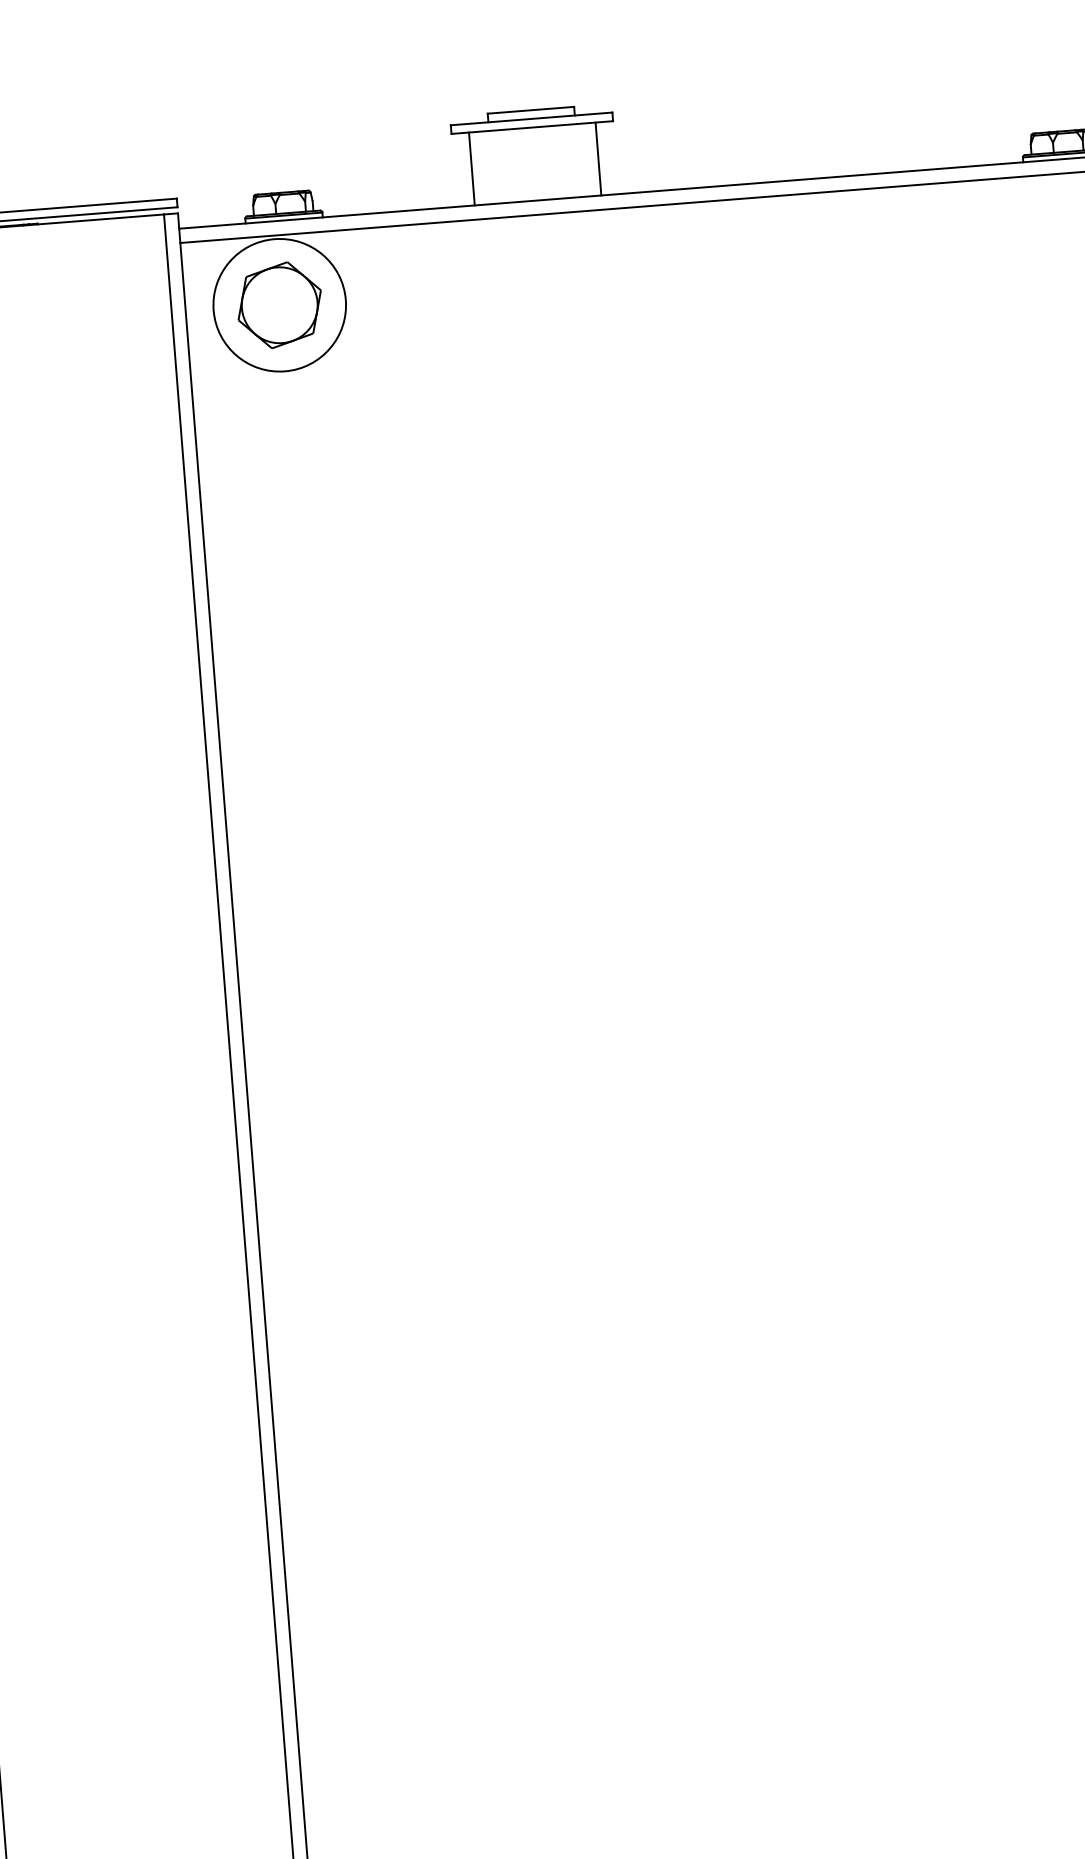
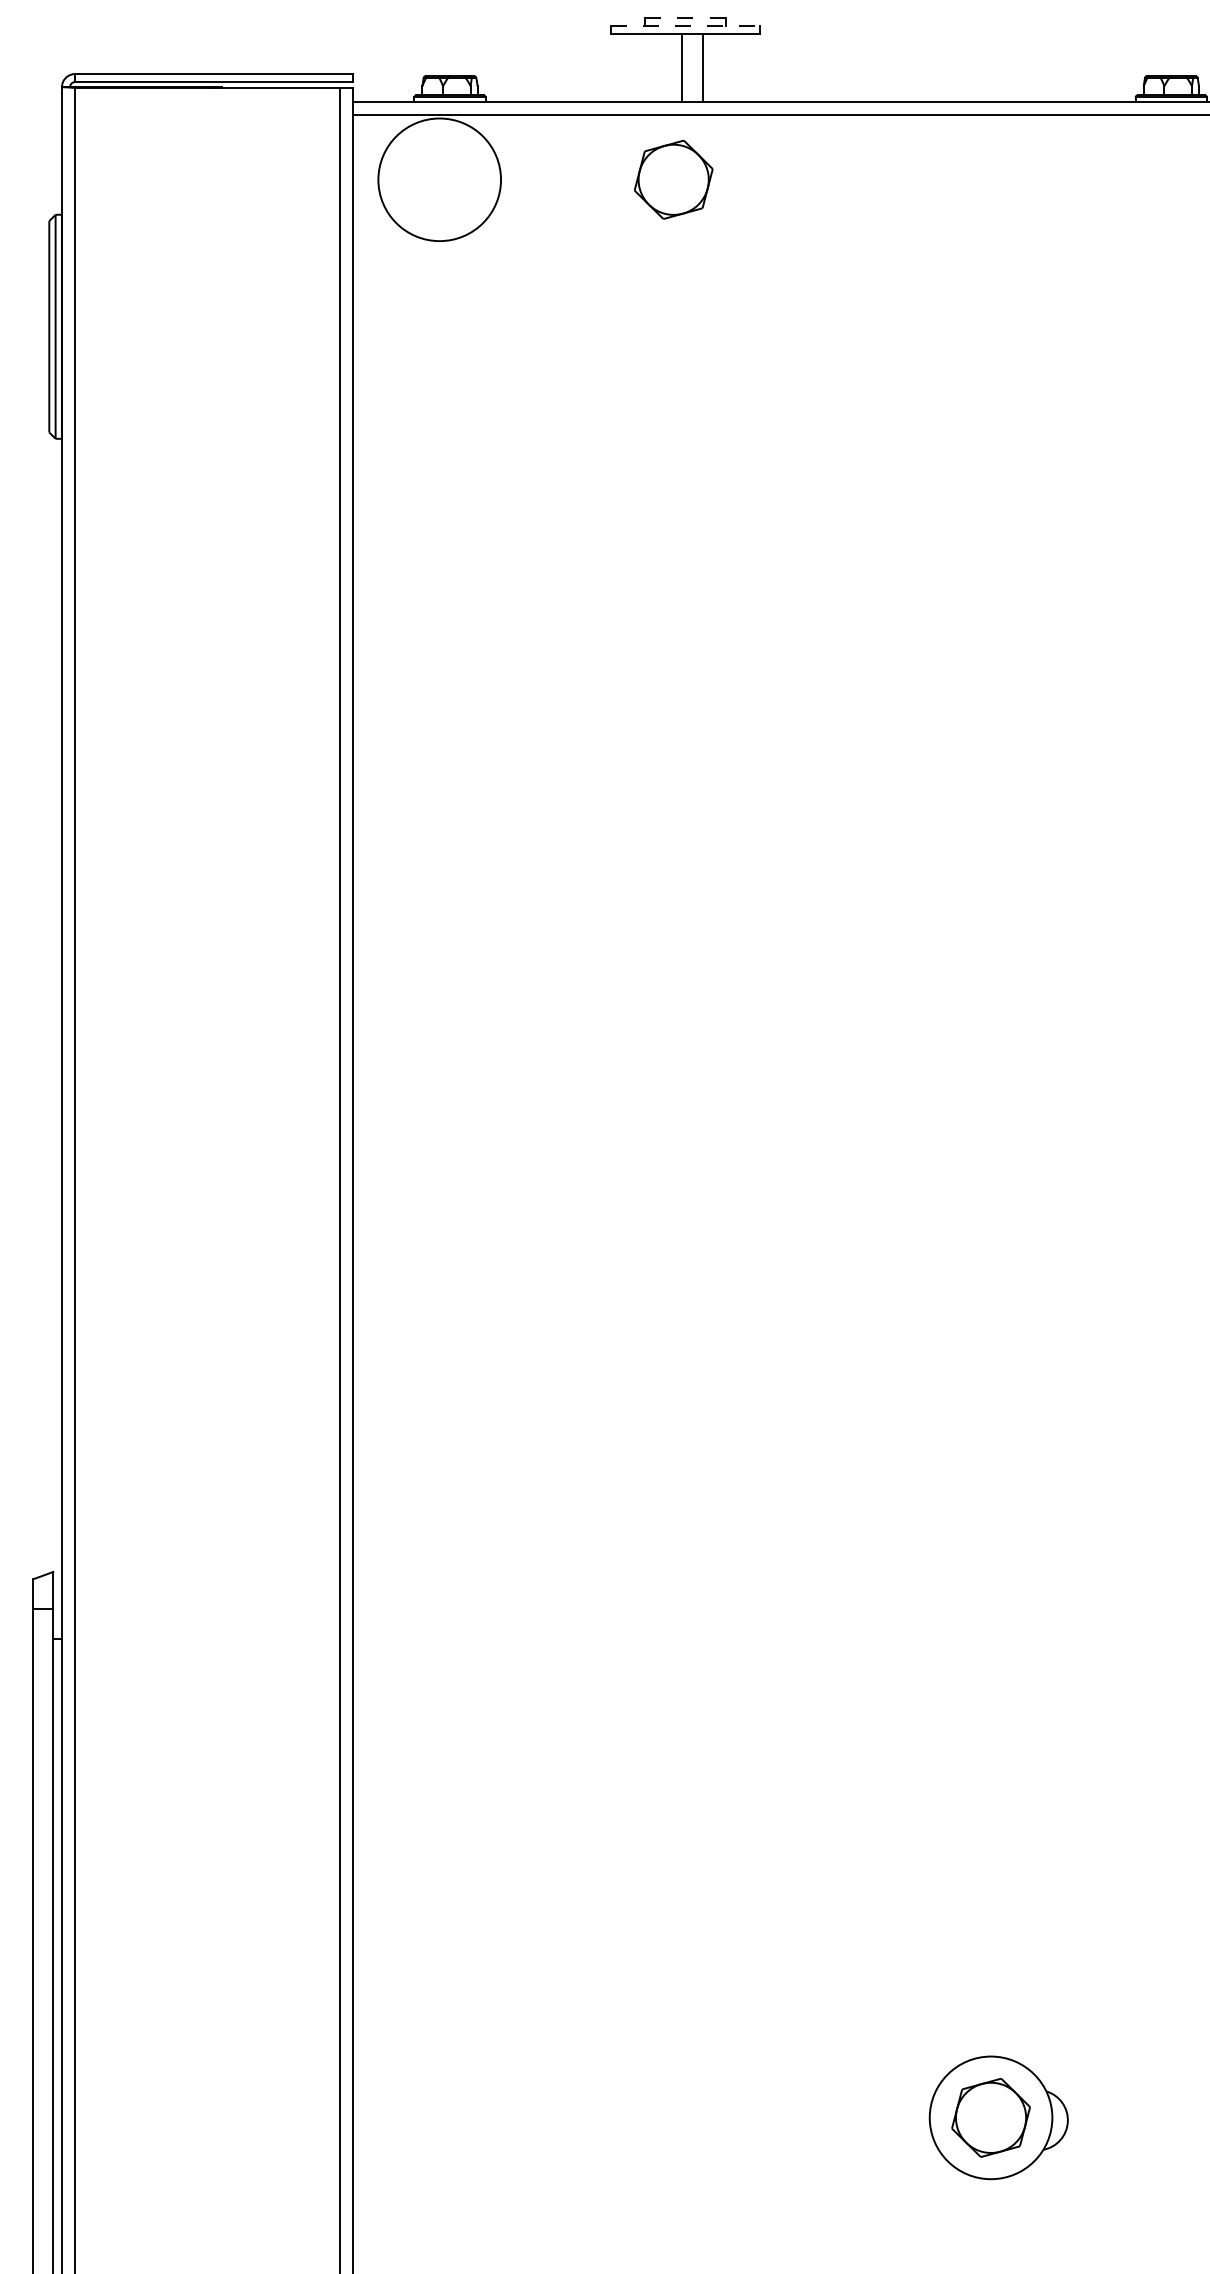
line: (529, 110) -> (684, 18), solid -> dashed
line: (531, 119) -> (685, 26), solid -> dashed
line: (598, 158) -> (703, 67), moved
line: (471, 168) -> (681, 67), moved
part: (279, 304) -> (673, 179), moved

